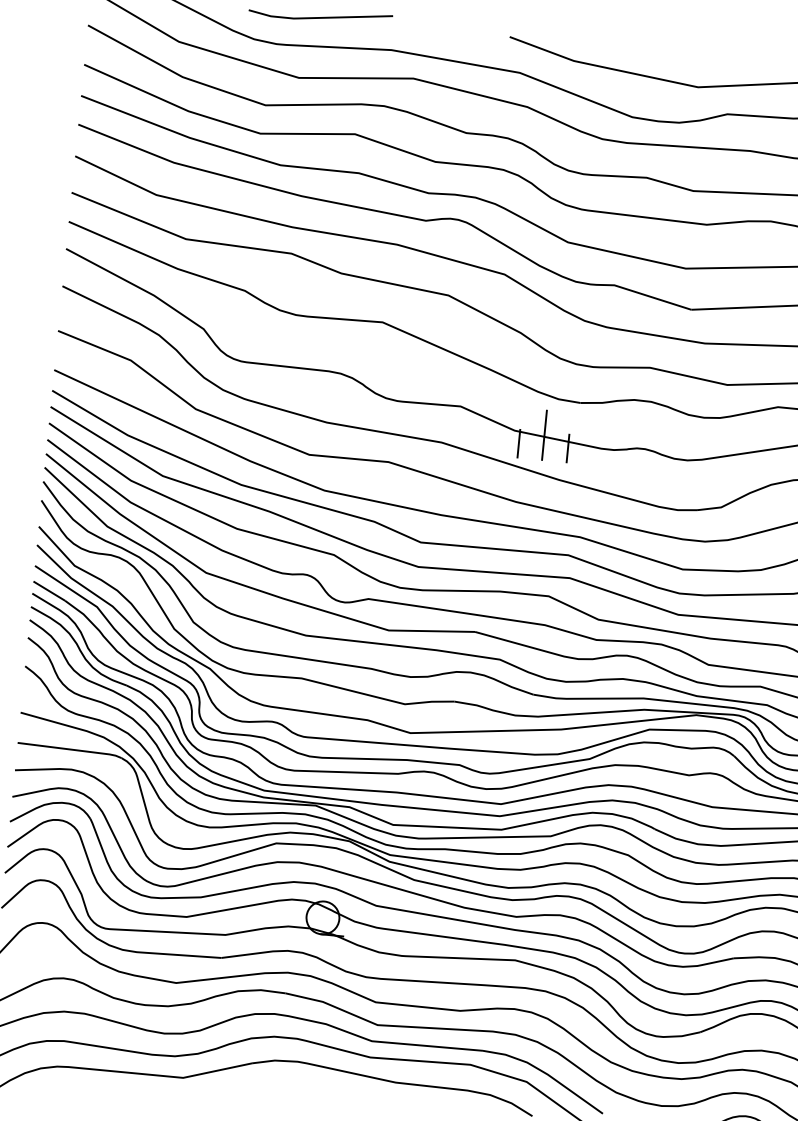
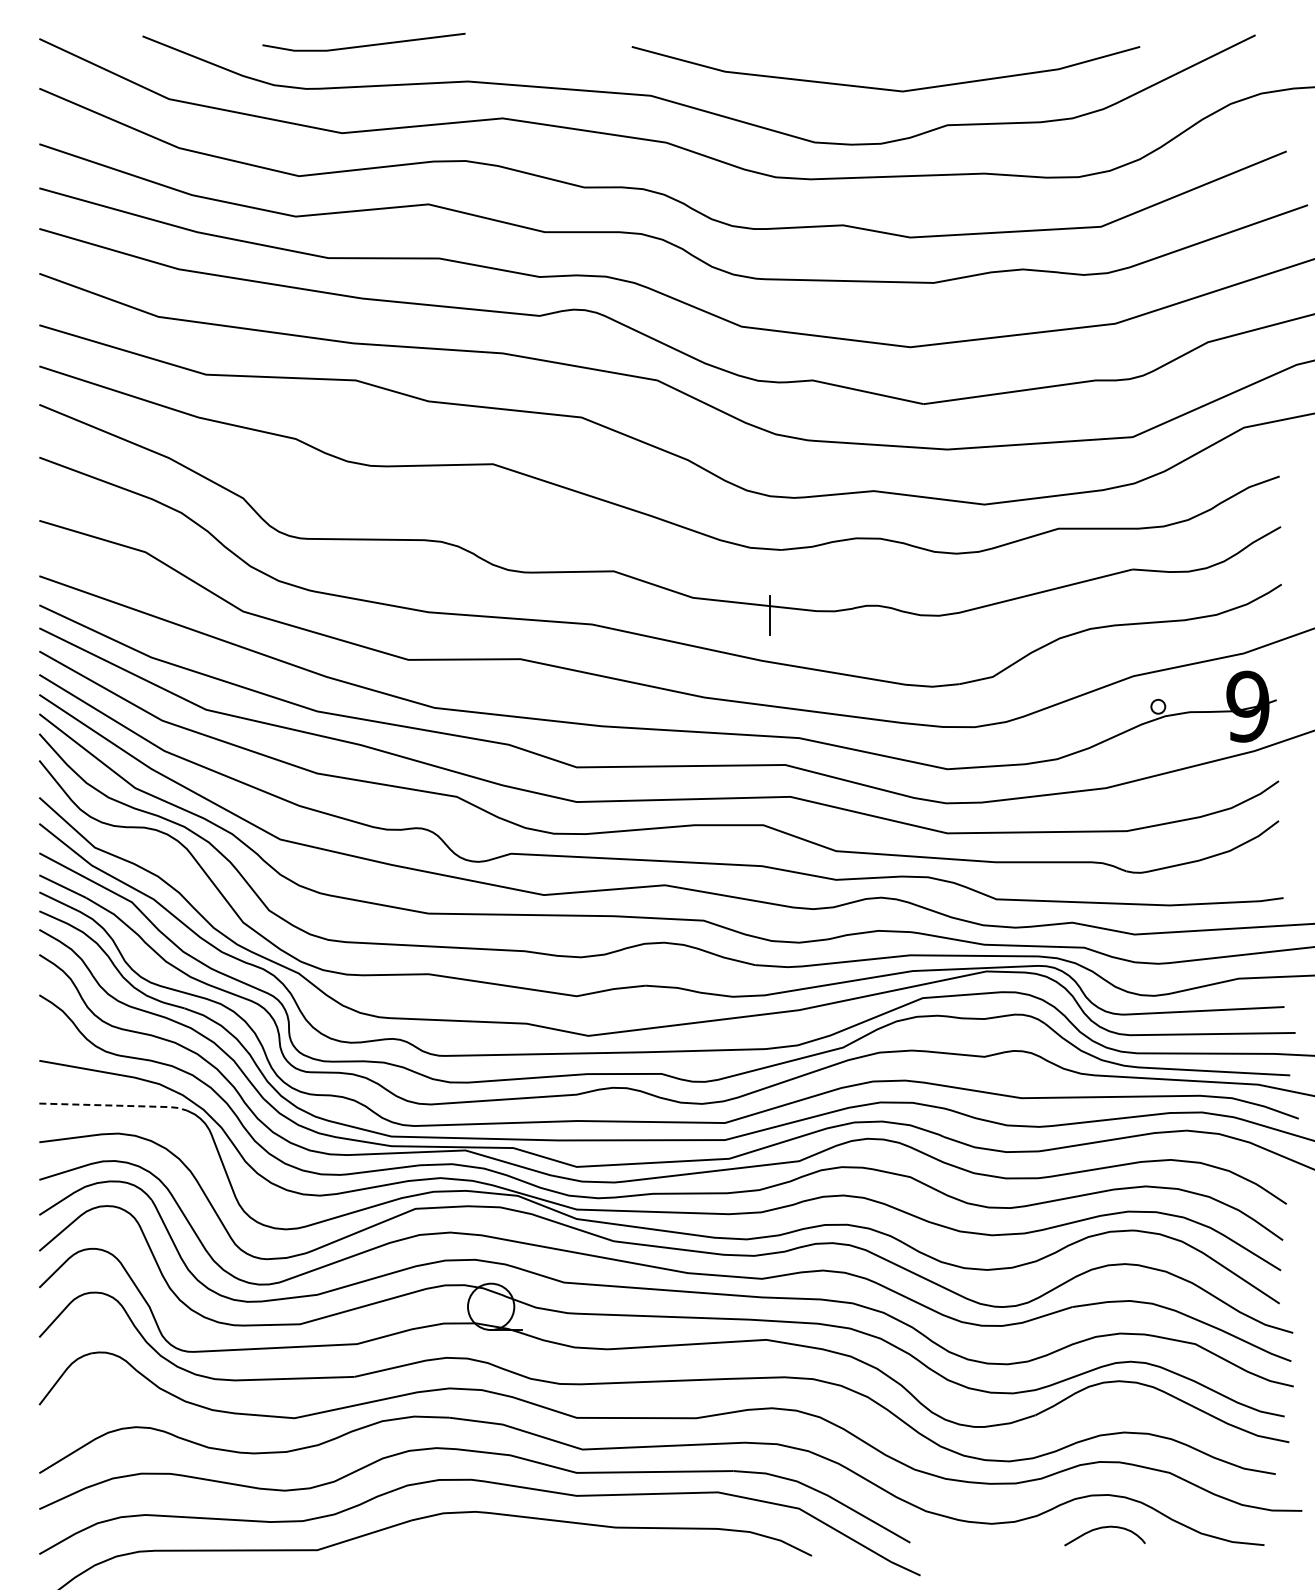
line: (544, 434) -> (735, 599), removed
line: (518, 443) -> (700, 615), removed
line: (71, 749) -> (115, 1105), solid -> dashed

